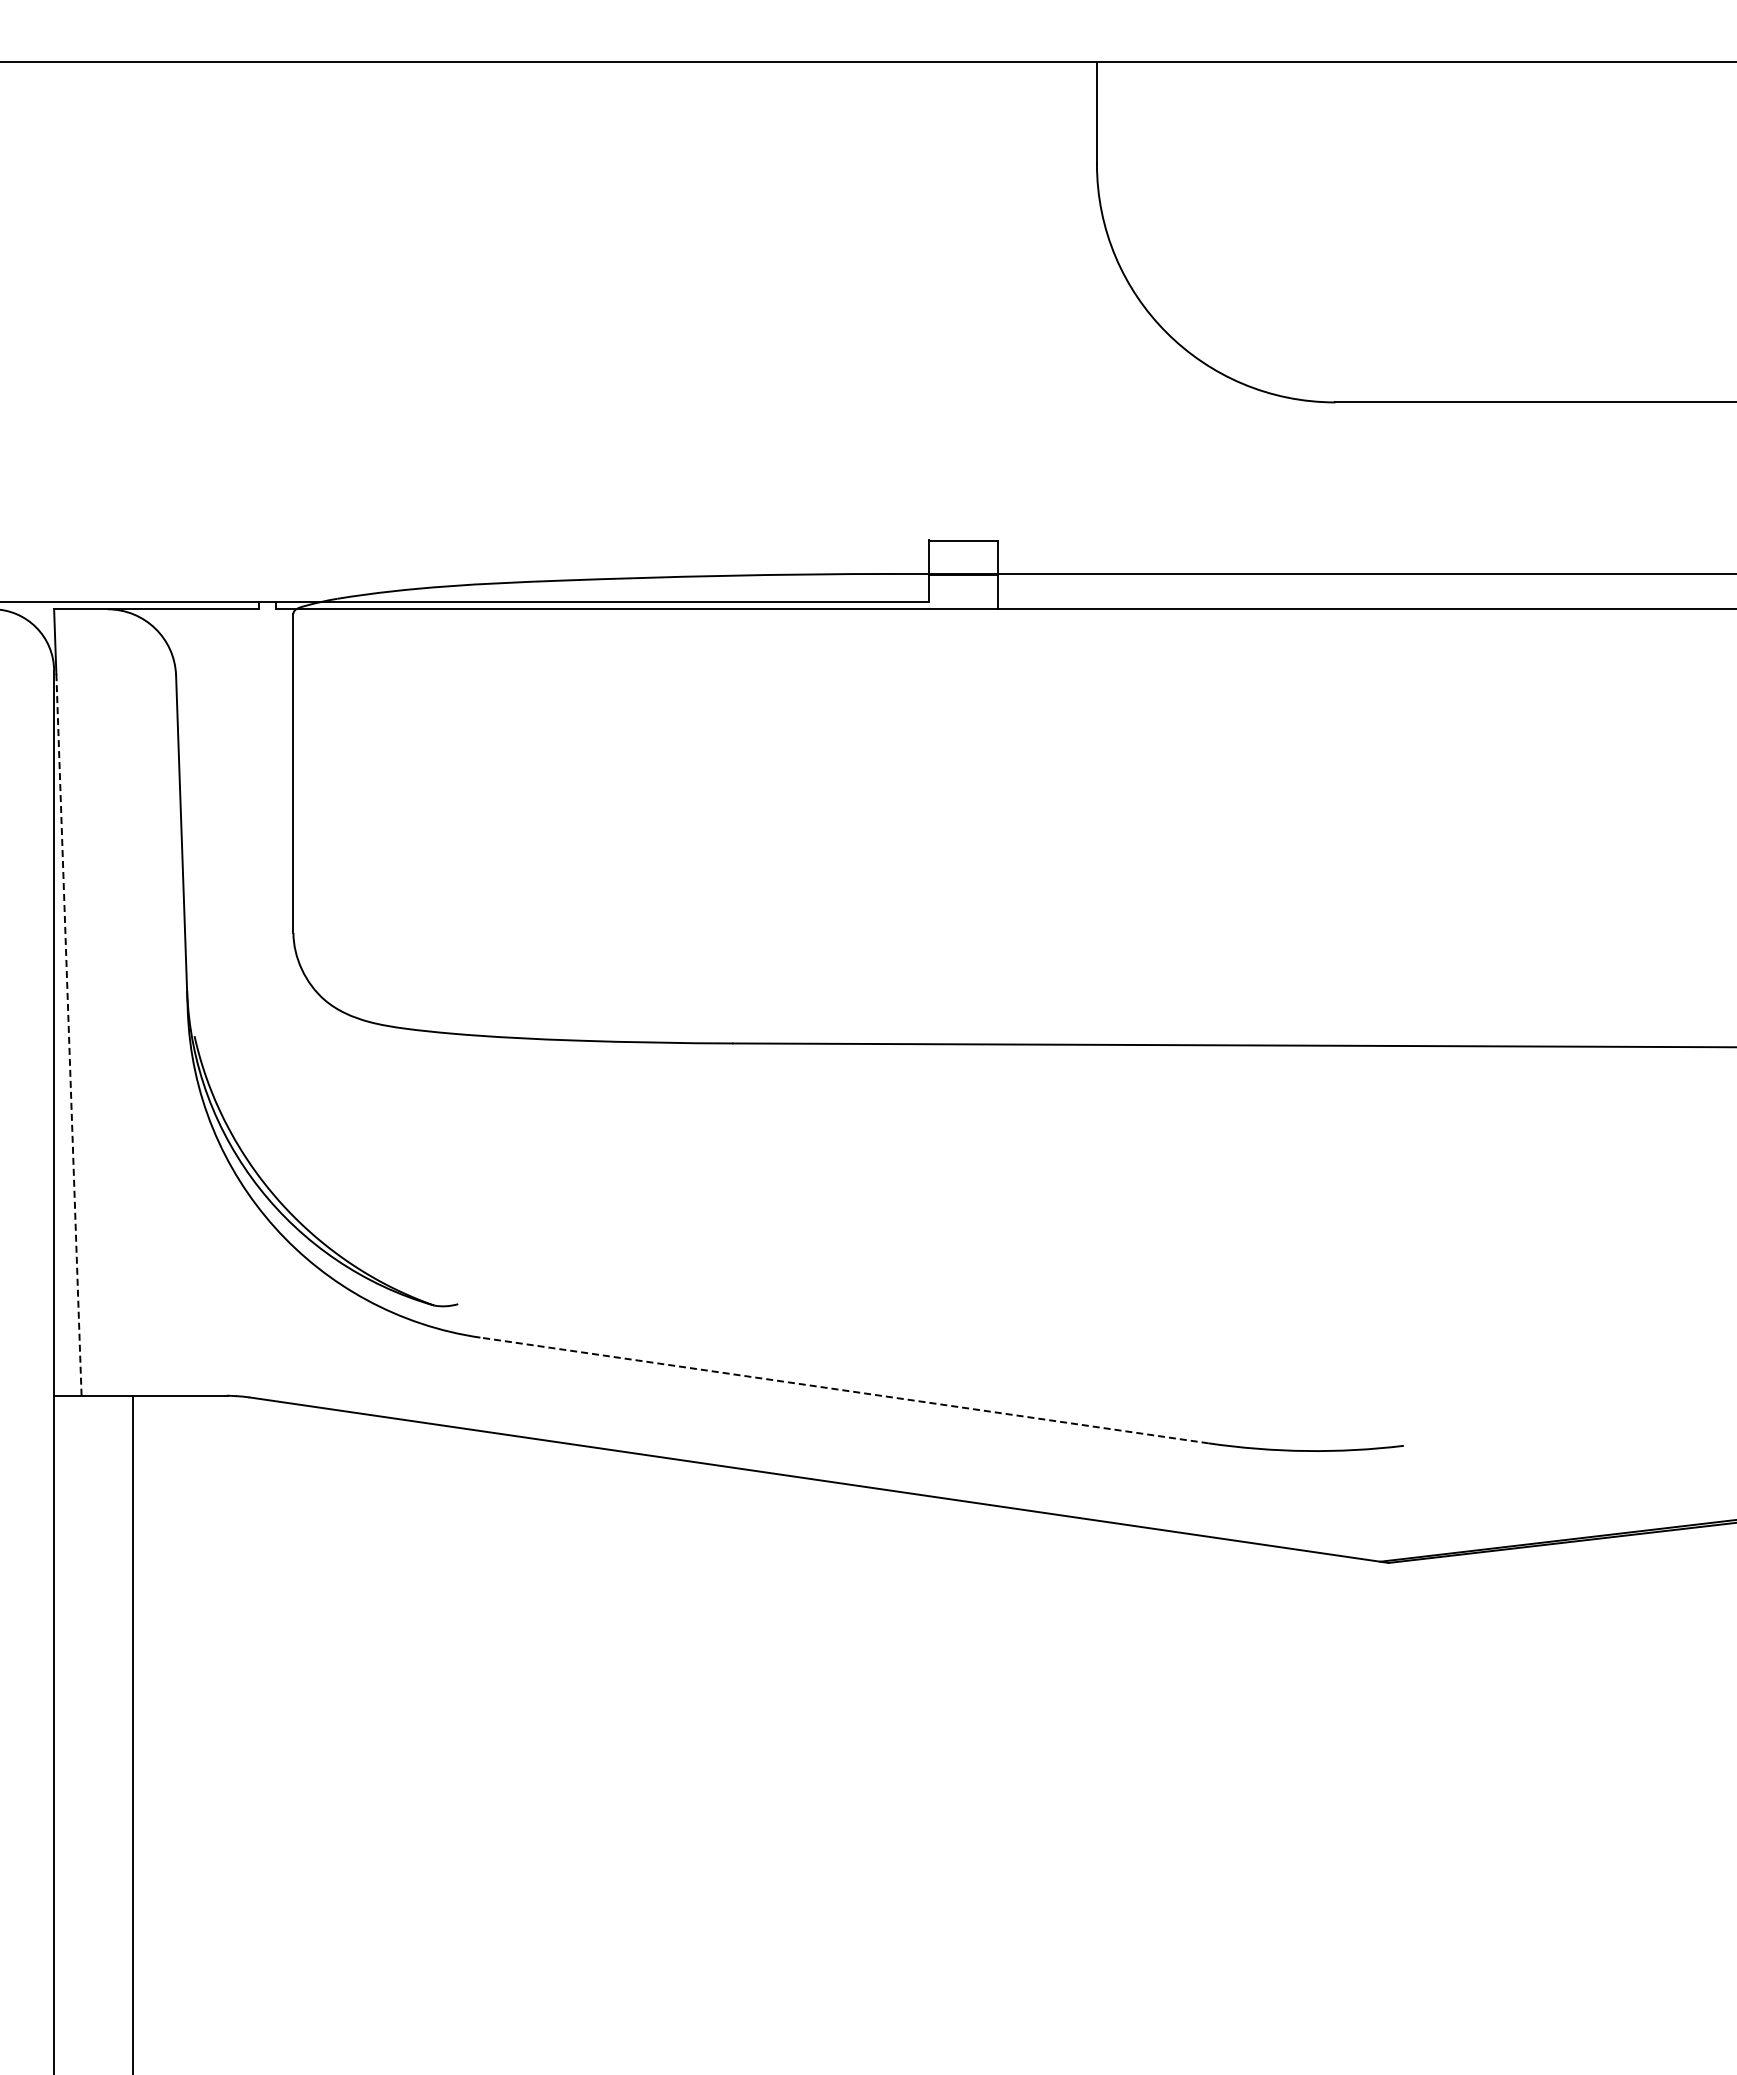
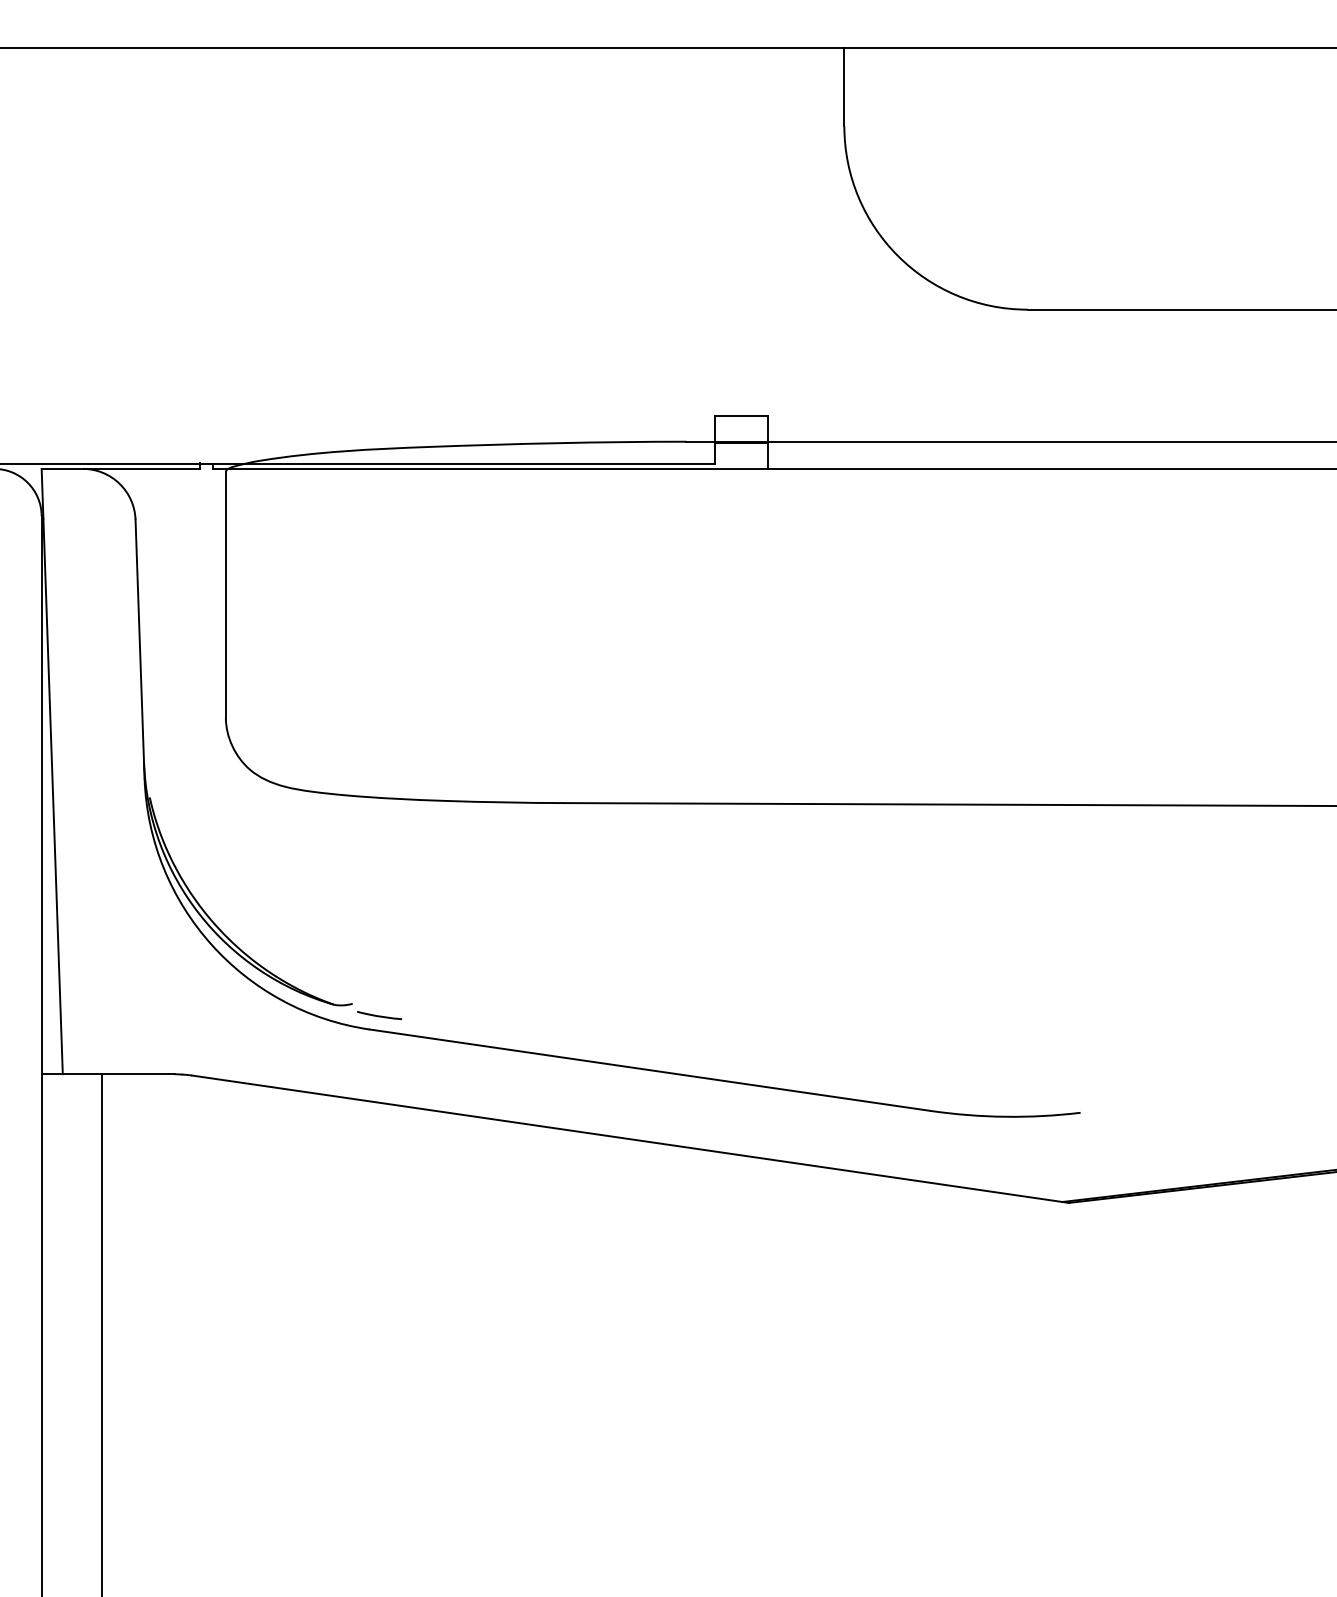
line: (68, 1034) -> (52, 796), dashed -> solid
curve: (493, 1319) -> (379, 1015), added
line: (844, 1390) -> (650, 1070), dashed -> solid

